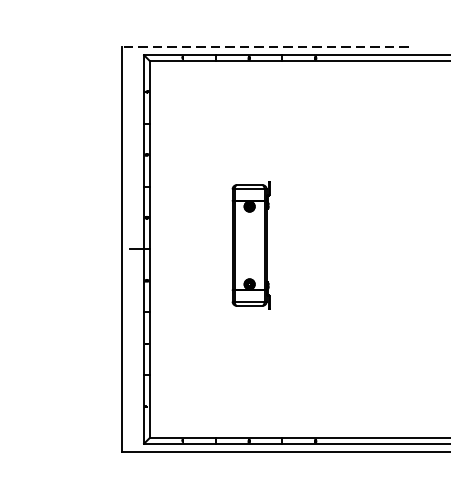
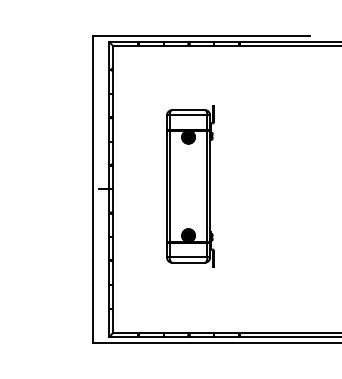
line: (265, 46) -> (201, 35), dashed -> solid
part: (251, 245) -> (190, 186), size x1.67

